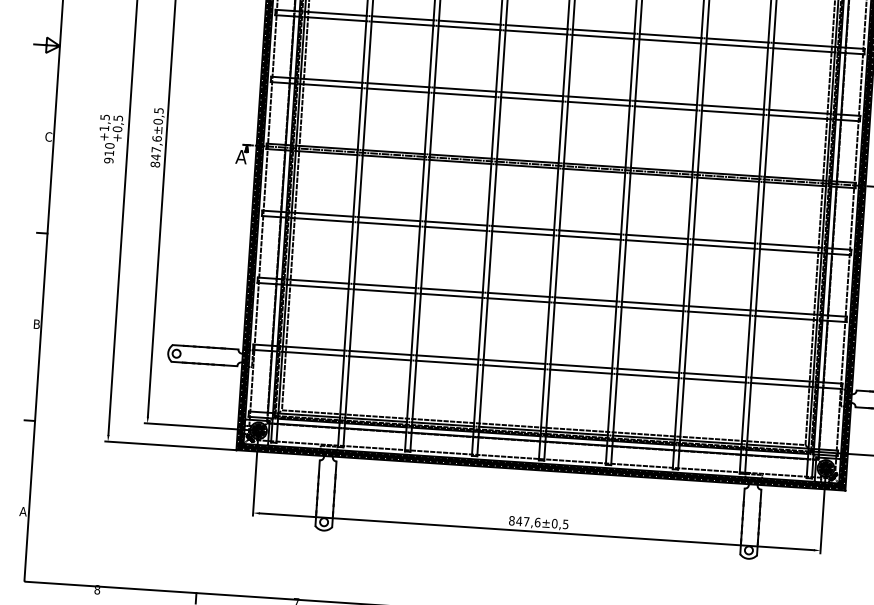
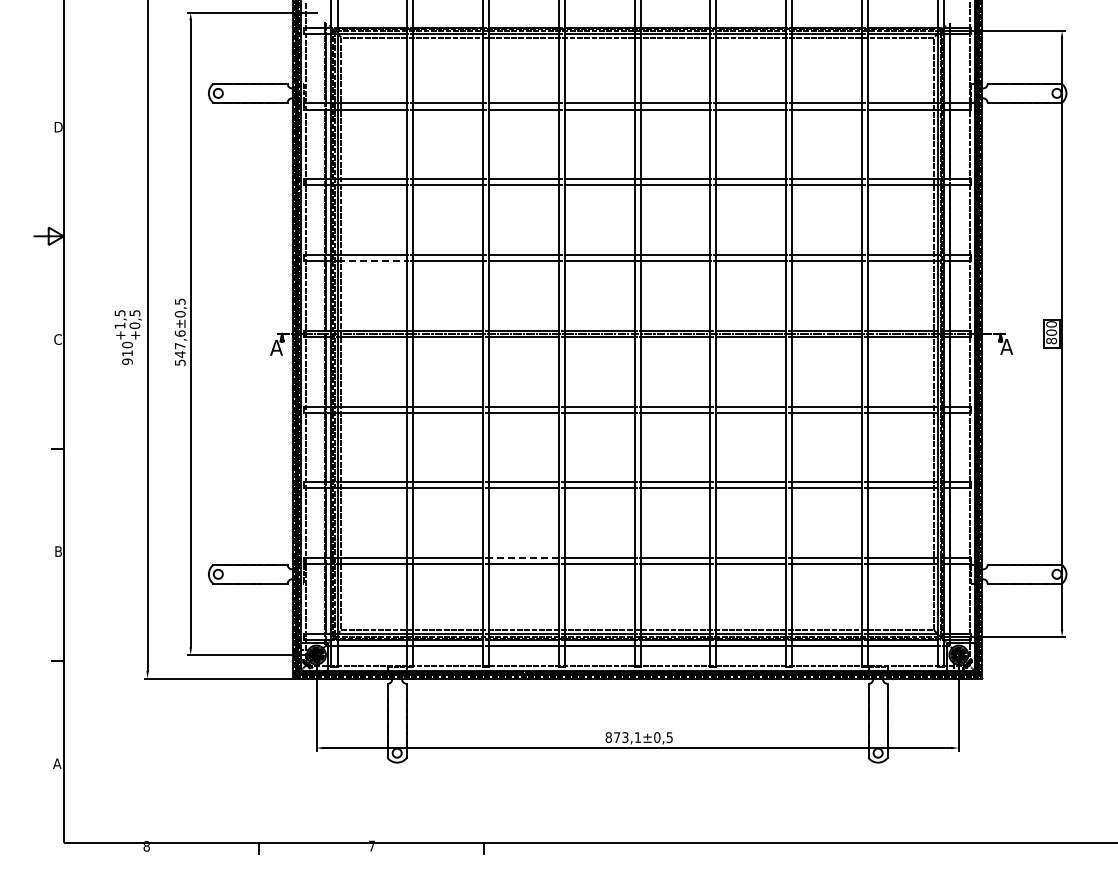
line: (331, 86) -> (372, 261), solid -> dashed
text: (154, 164) -> (179, 362), 847,6 -> 547,6
line: (447, 357) -> (523, 558), solid -> dashed
text: (528, 521) -> (627, 737), 847,6 -> 873,1

